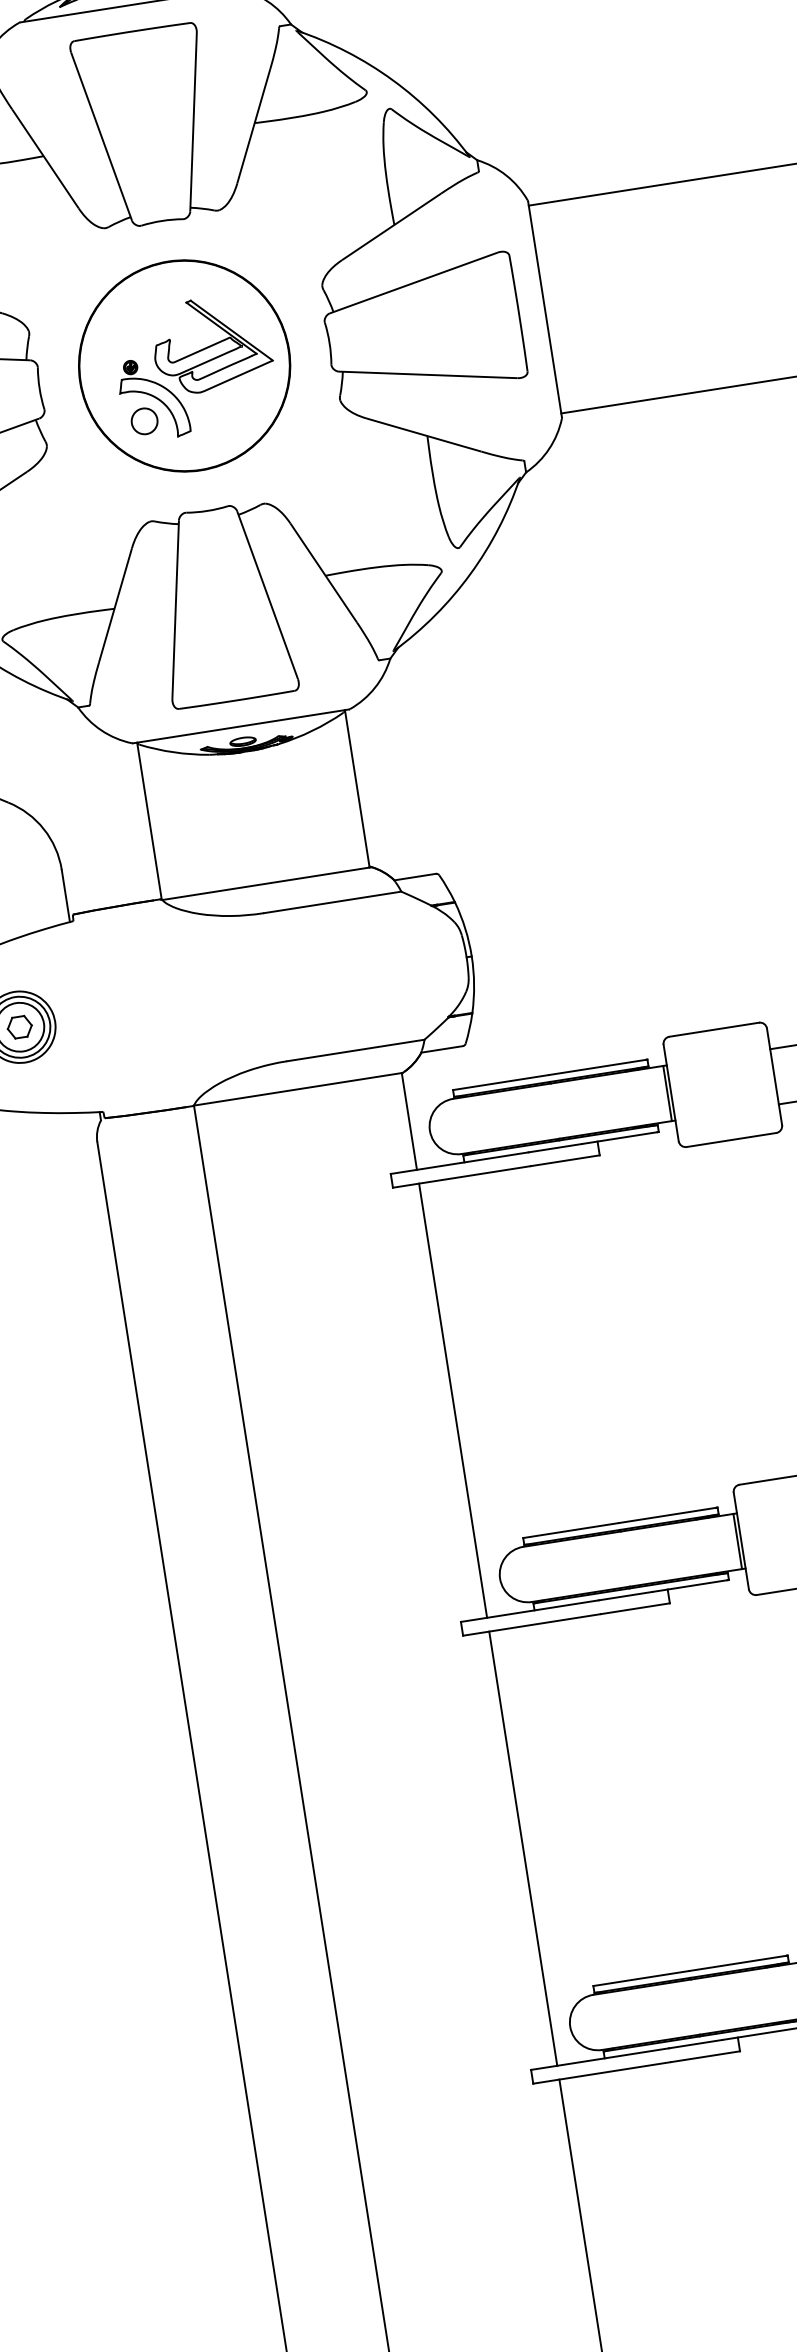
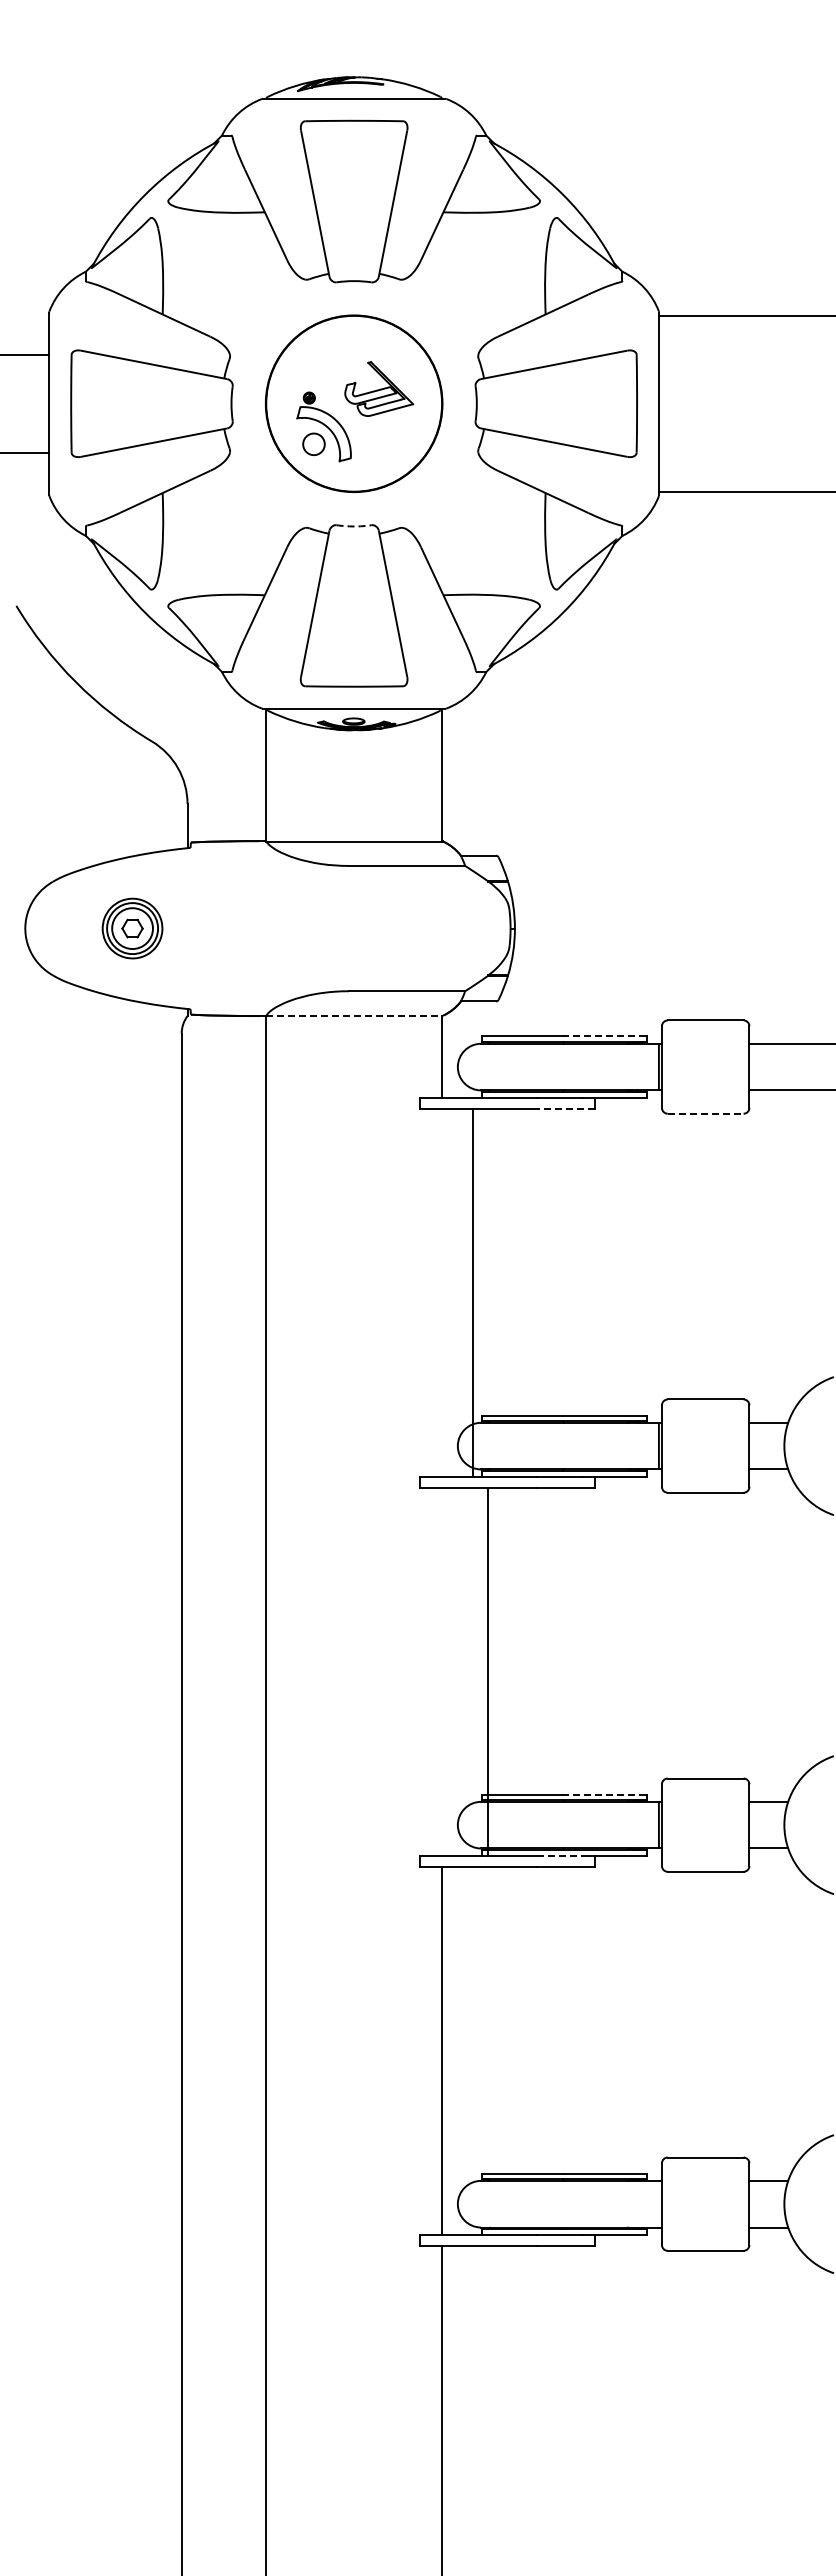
part: (210, 343) -> (378, 388), size x0.7
arc: (207, 510) -> (354, 526), solid -> dashed
line: (596, 1067) -> (603, 1036), solid -> dashed
line: (299, 1088) -> (355, 1015), solid -> dashed
line: (731, 1139) -> (705, 1113), solid -> dashed
line: (565, 1160) -> (565, 1109), solid -> dashed
line: (453, 1399) -> (473, 1292), moved
line: (523, 1847) -> (488, 1671), moved
line: (736, 1963) -> (603, 1794), solid -> dashed
line: (695, 2043) -> (559, 1855), solid -> dashed

